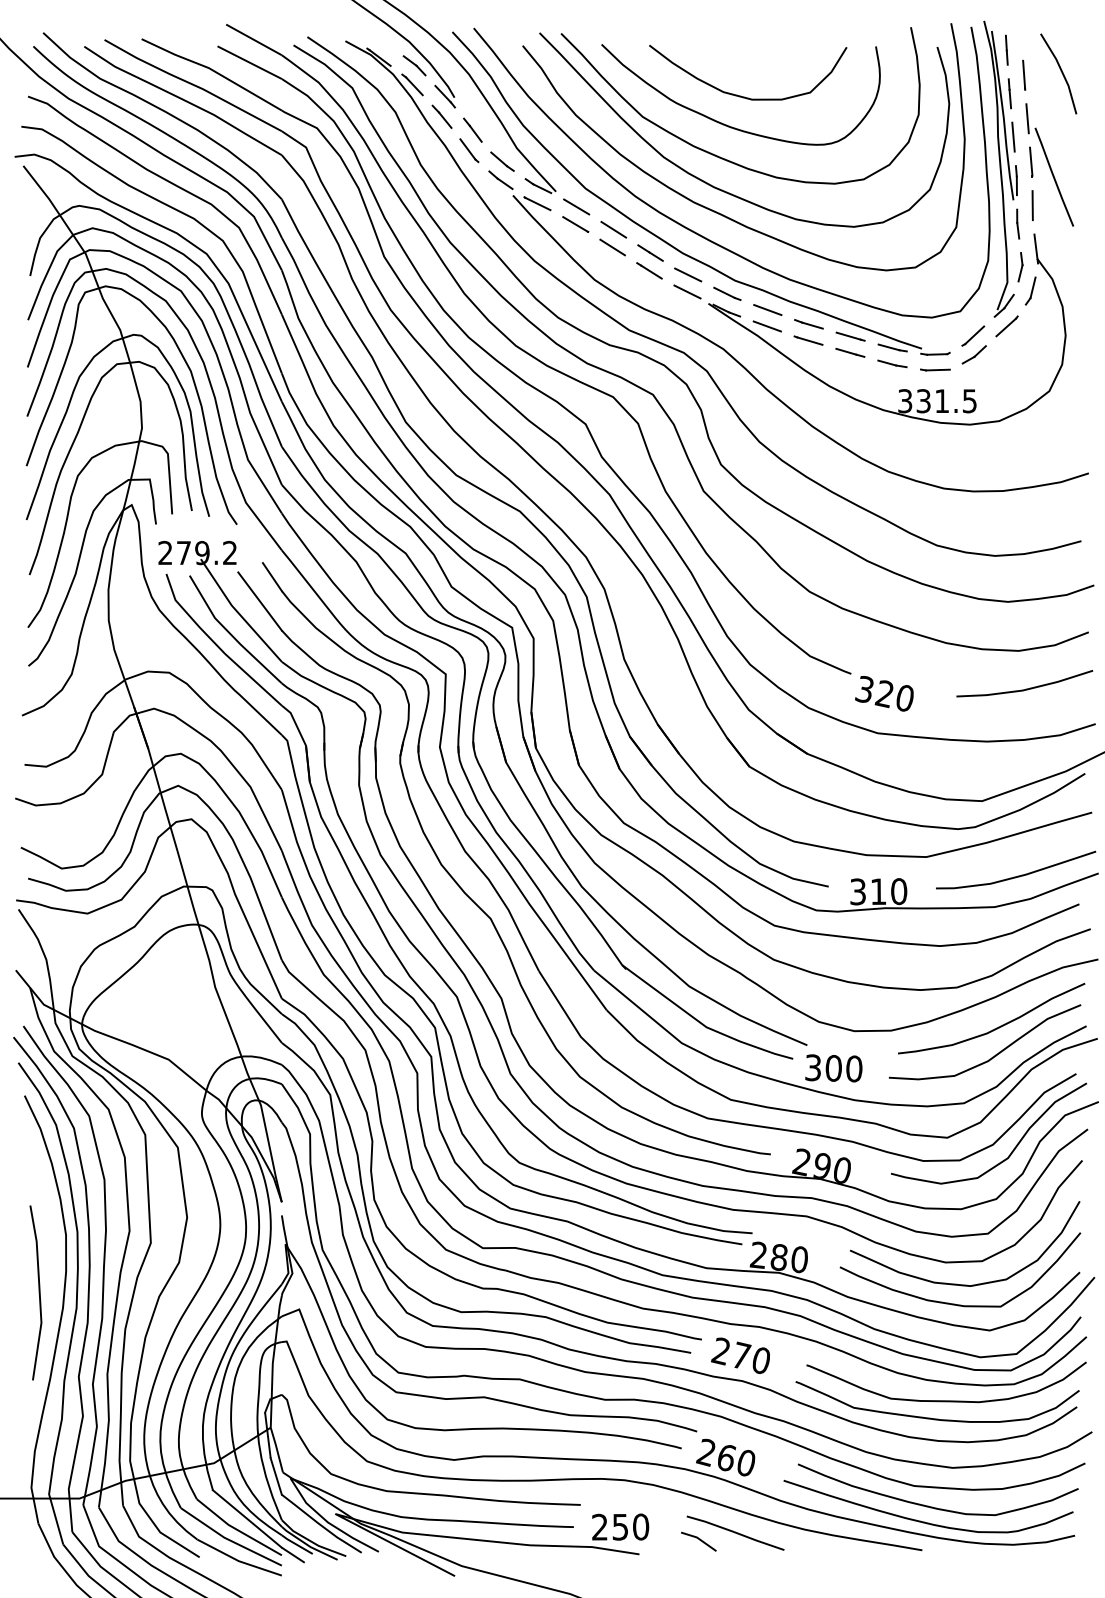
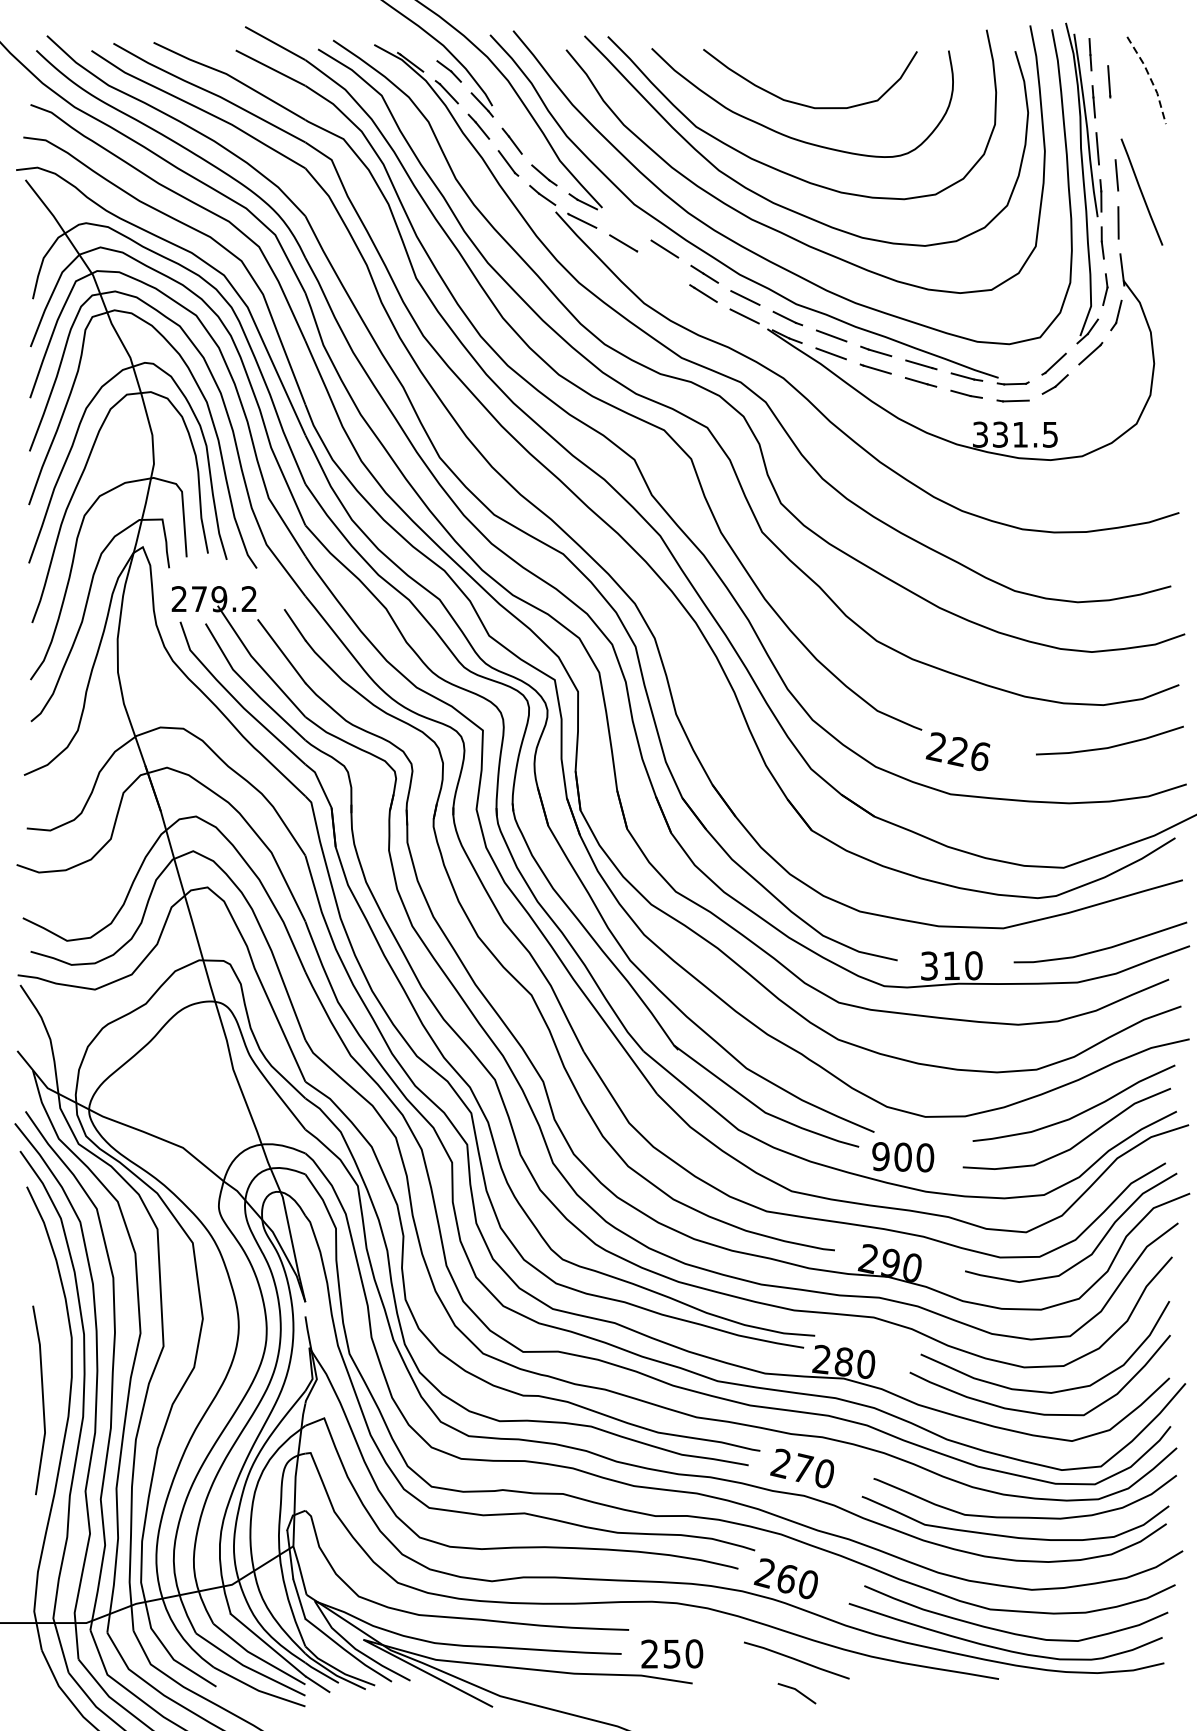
line: (1062, 72) -> (1150, 78), solid -> dashed
line: (1027, 118) -> (1112, 128), removed
line: (576, 206) -> (624, 223), removed
line: (612, 247) -> (663, 268), removed
text: (884, 693) -> (958, 751), 320 -> 226
text: (813, 1067) -> (881, 1156), 300 -> 900
line: (699, 1540) -> (797, 1692), moved

